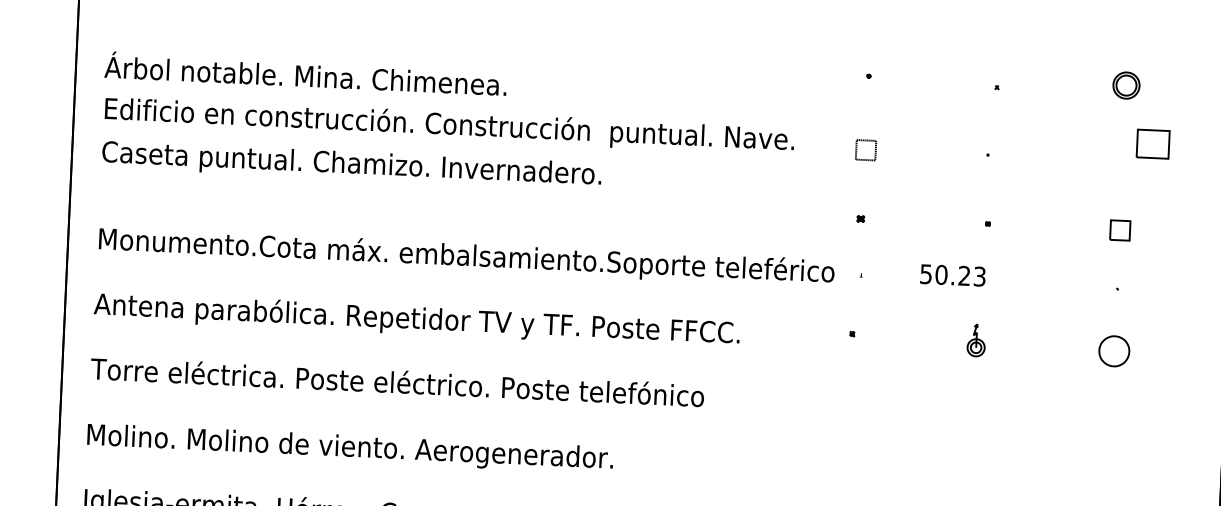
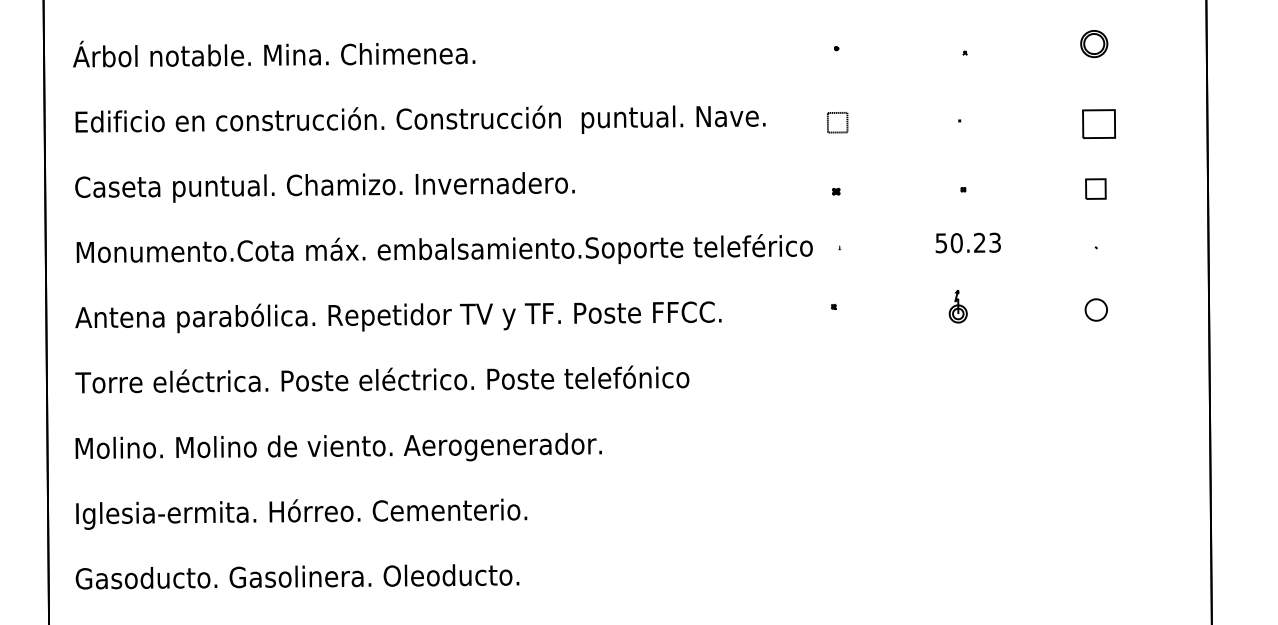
text: (306, 74) -> (274, 53), moved
part: (1152, 143) -> (1098, 123), moved
text: (351, 165) -> (324, 187), moved
text: (952, 274) -> (967, 242), moved
part: (1113, 350) -> (1095, 309), size x0.71

